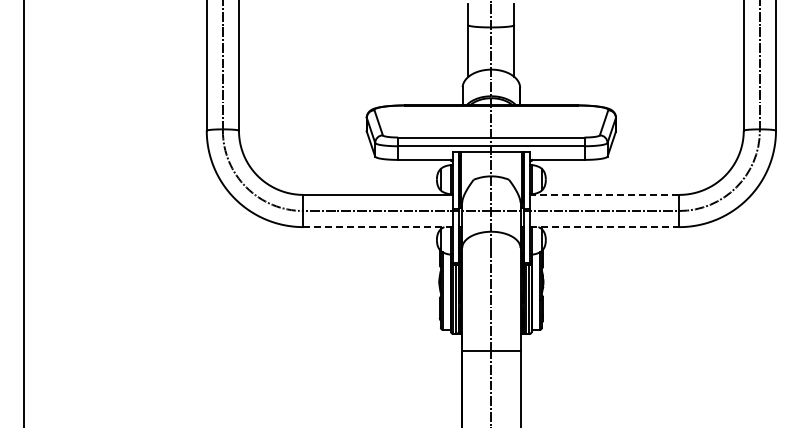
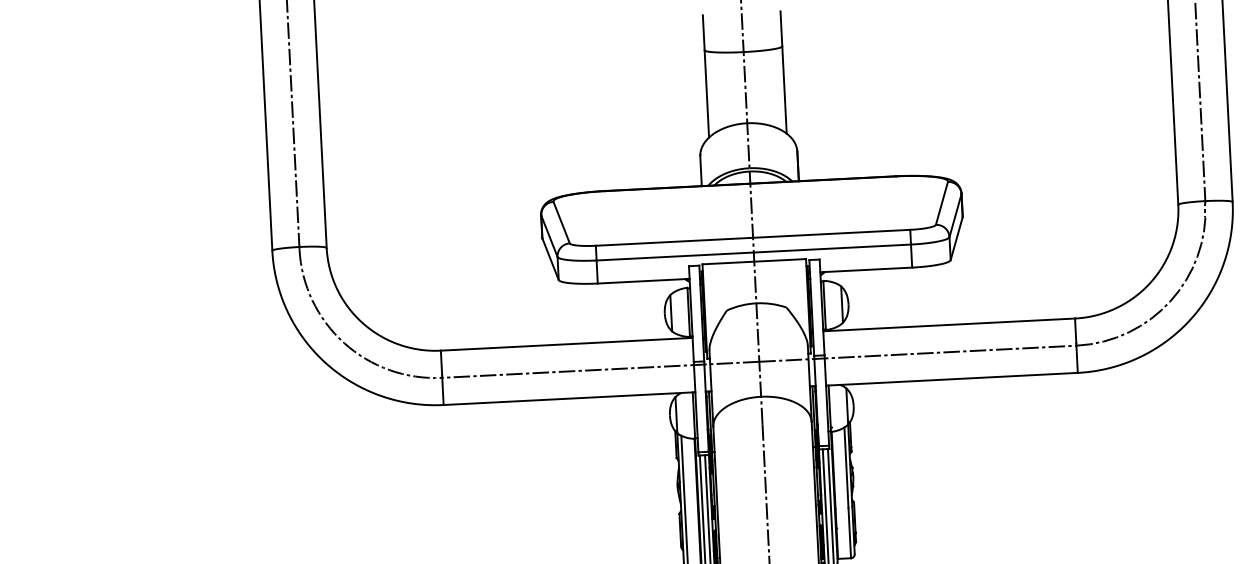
line: (604, 194) -> (948, 324), dashed -> solid
line: (378, 227) -> (570, 399), dashed -> solid
line: (604, 227) -> (951, 379), dashed -> solid

